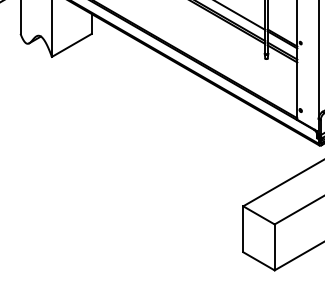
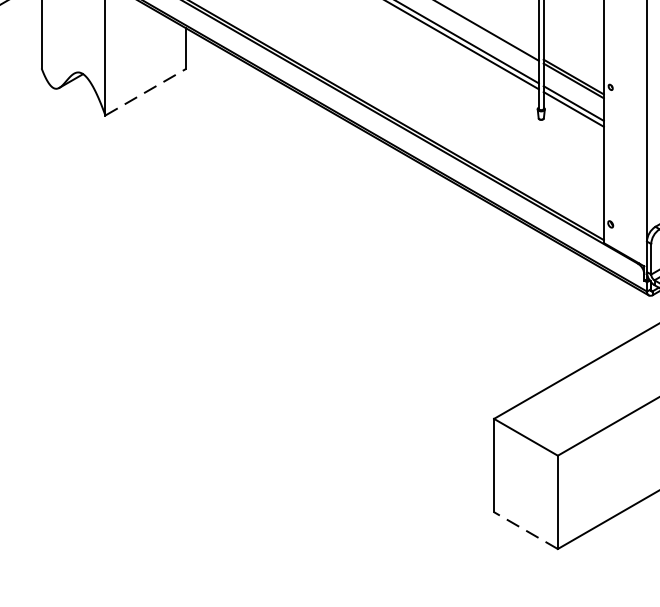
line: (71, 45) -> (145, 92), solid -> dashed
line: (258, 261) -> (524, 530), solid -> dashed

